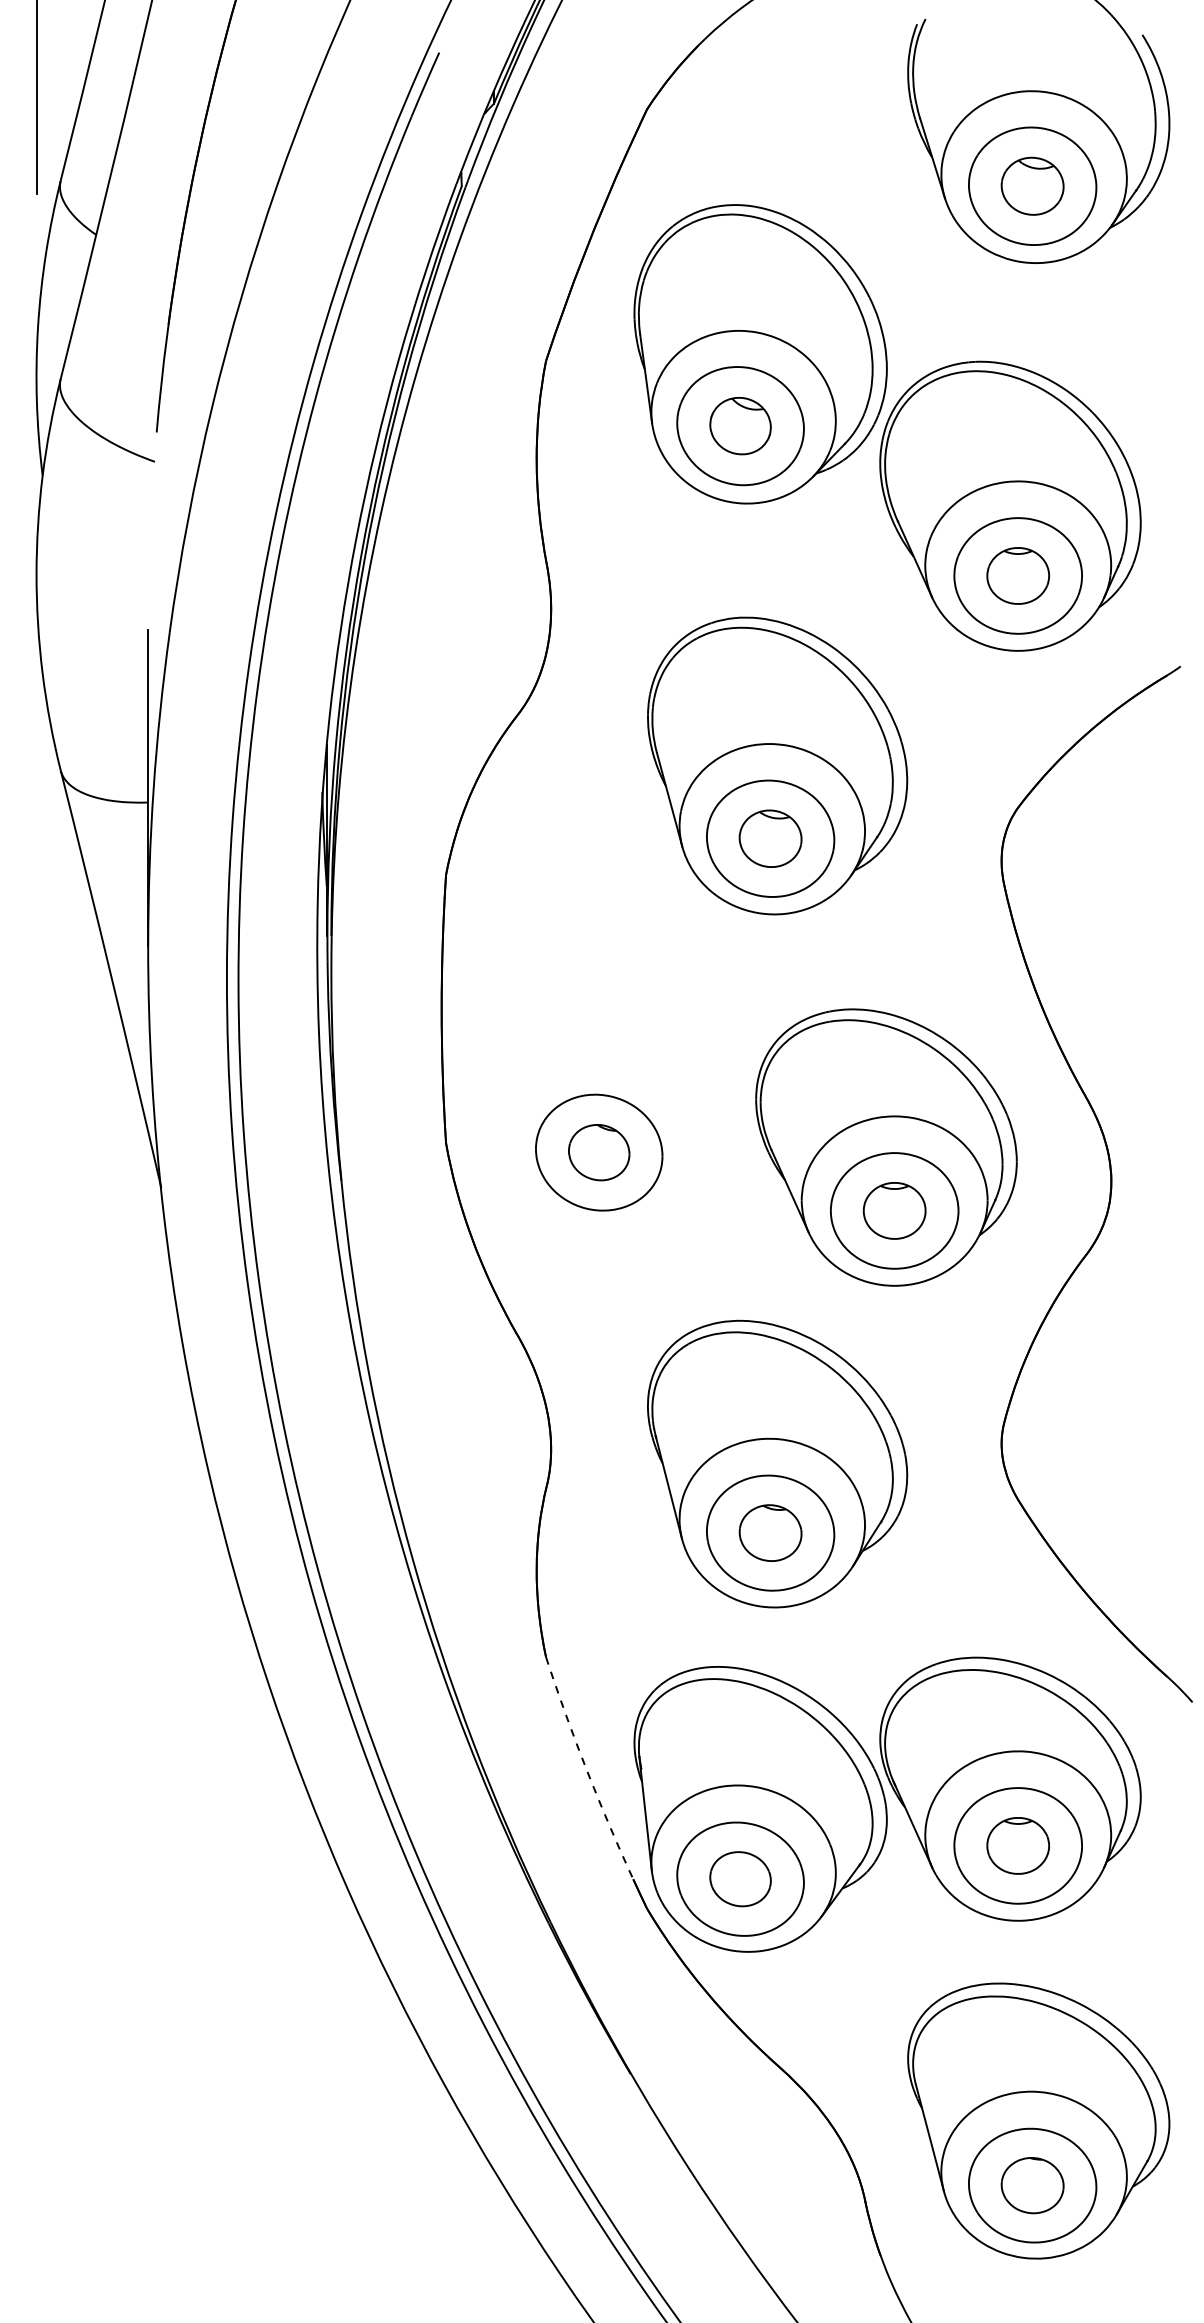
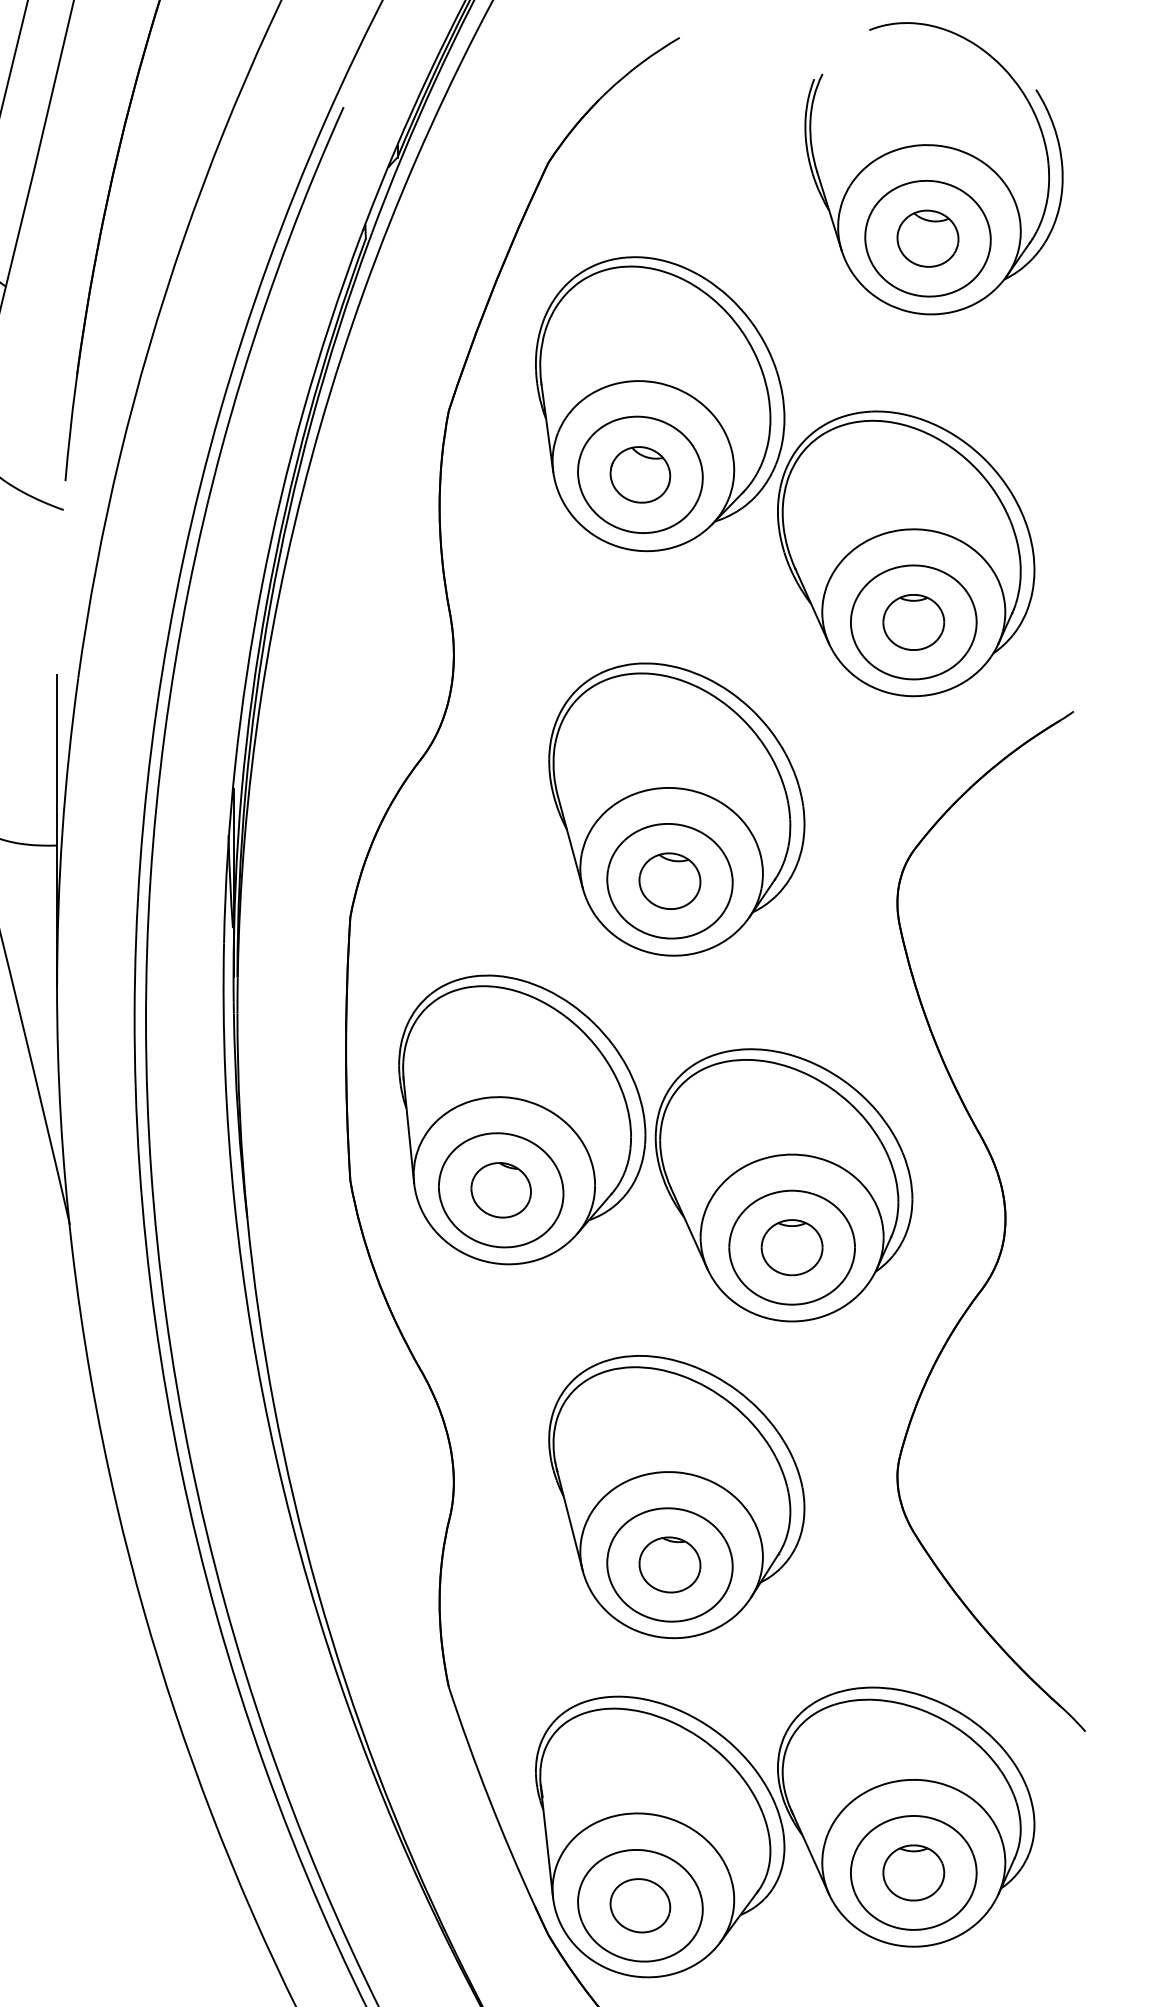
part: (620, 1080) -> (522, 1119), added
arc: (586, 1769) -> (488, 1797), dashed -> solid

